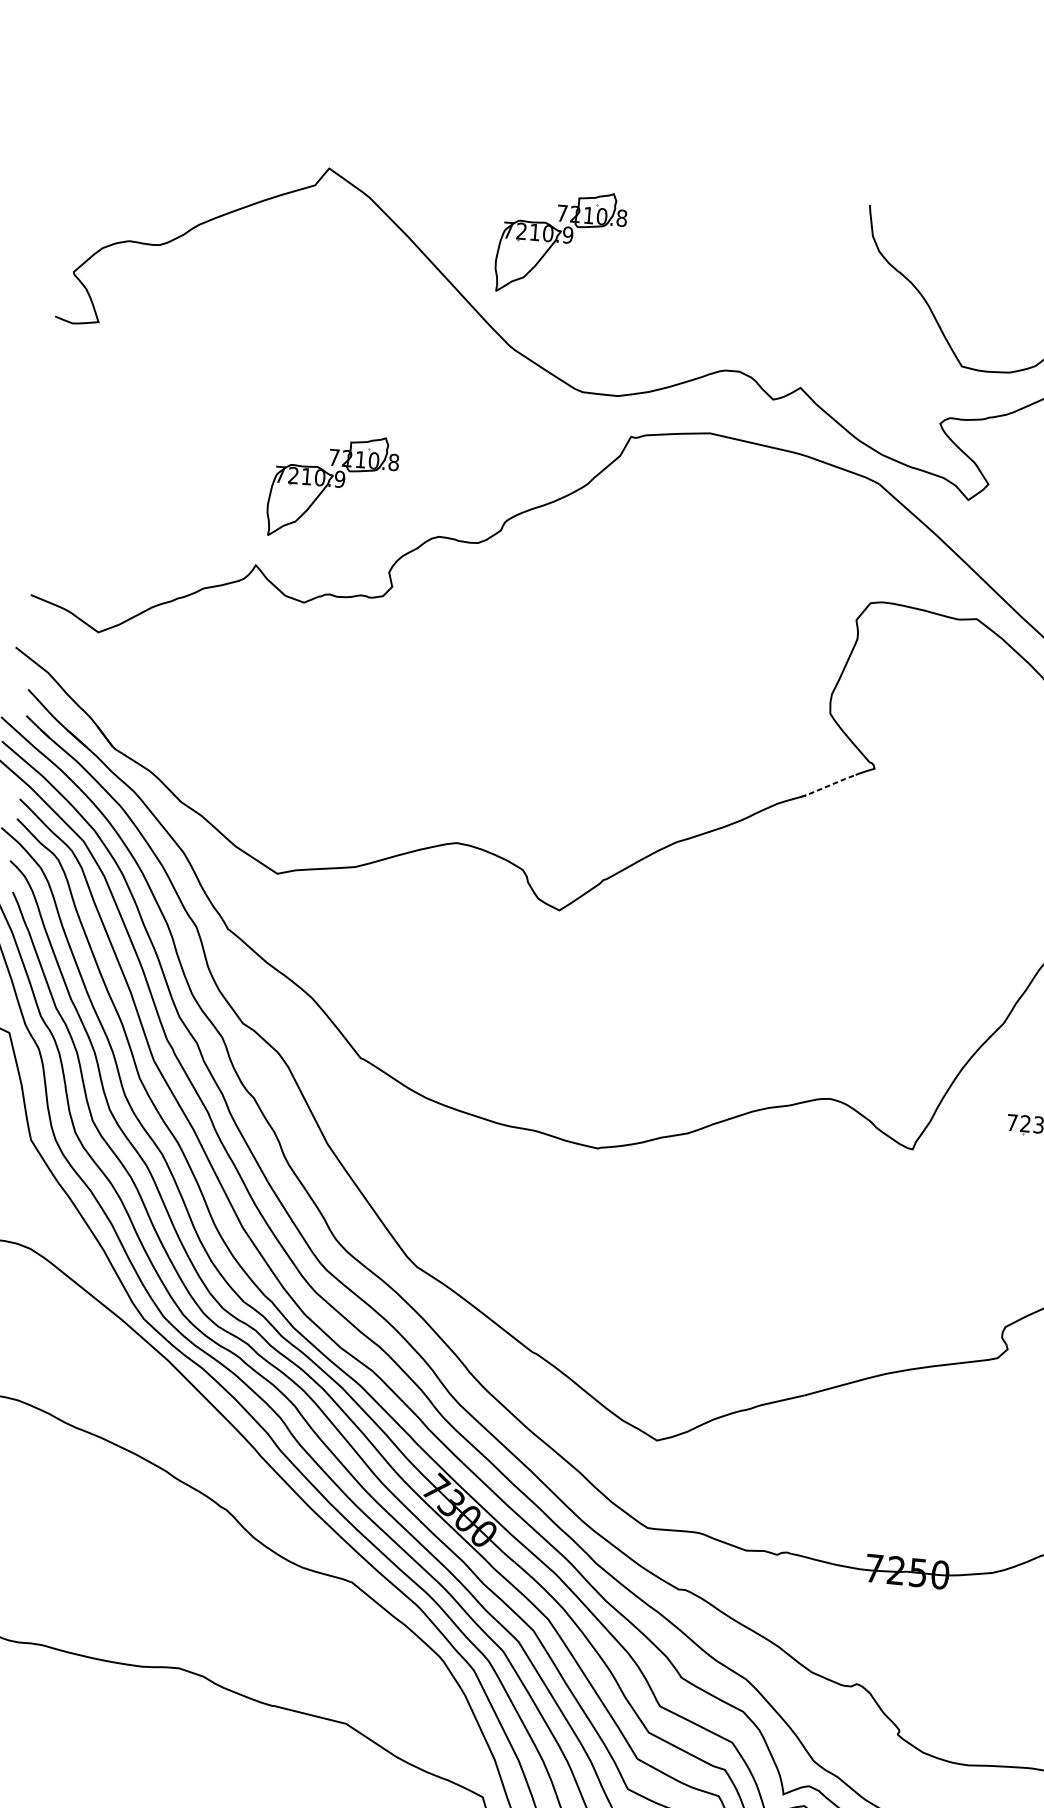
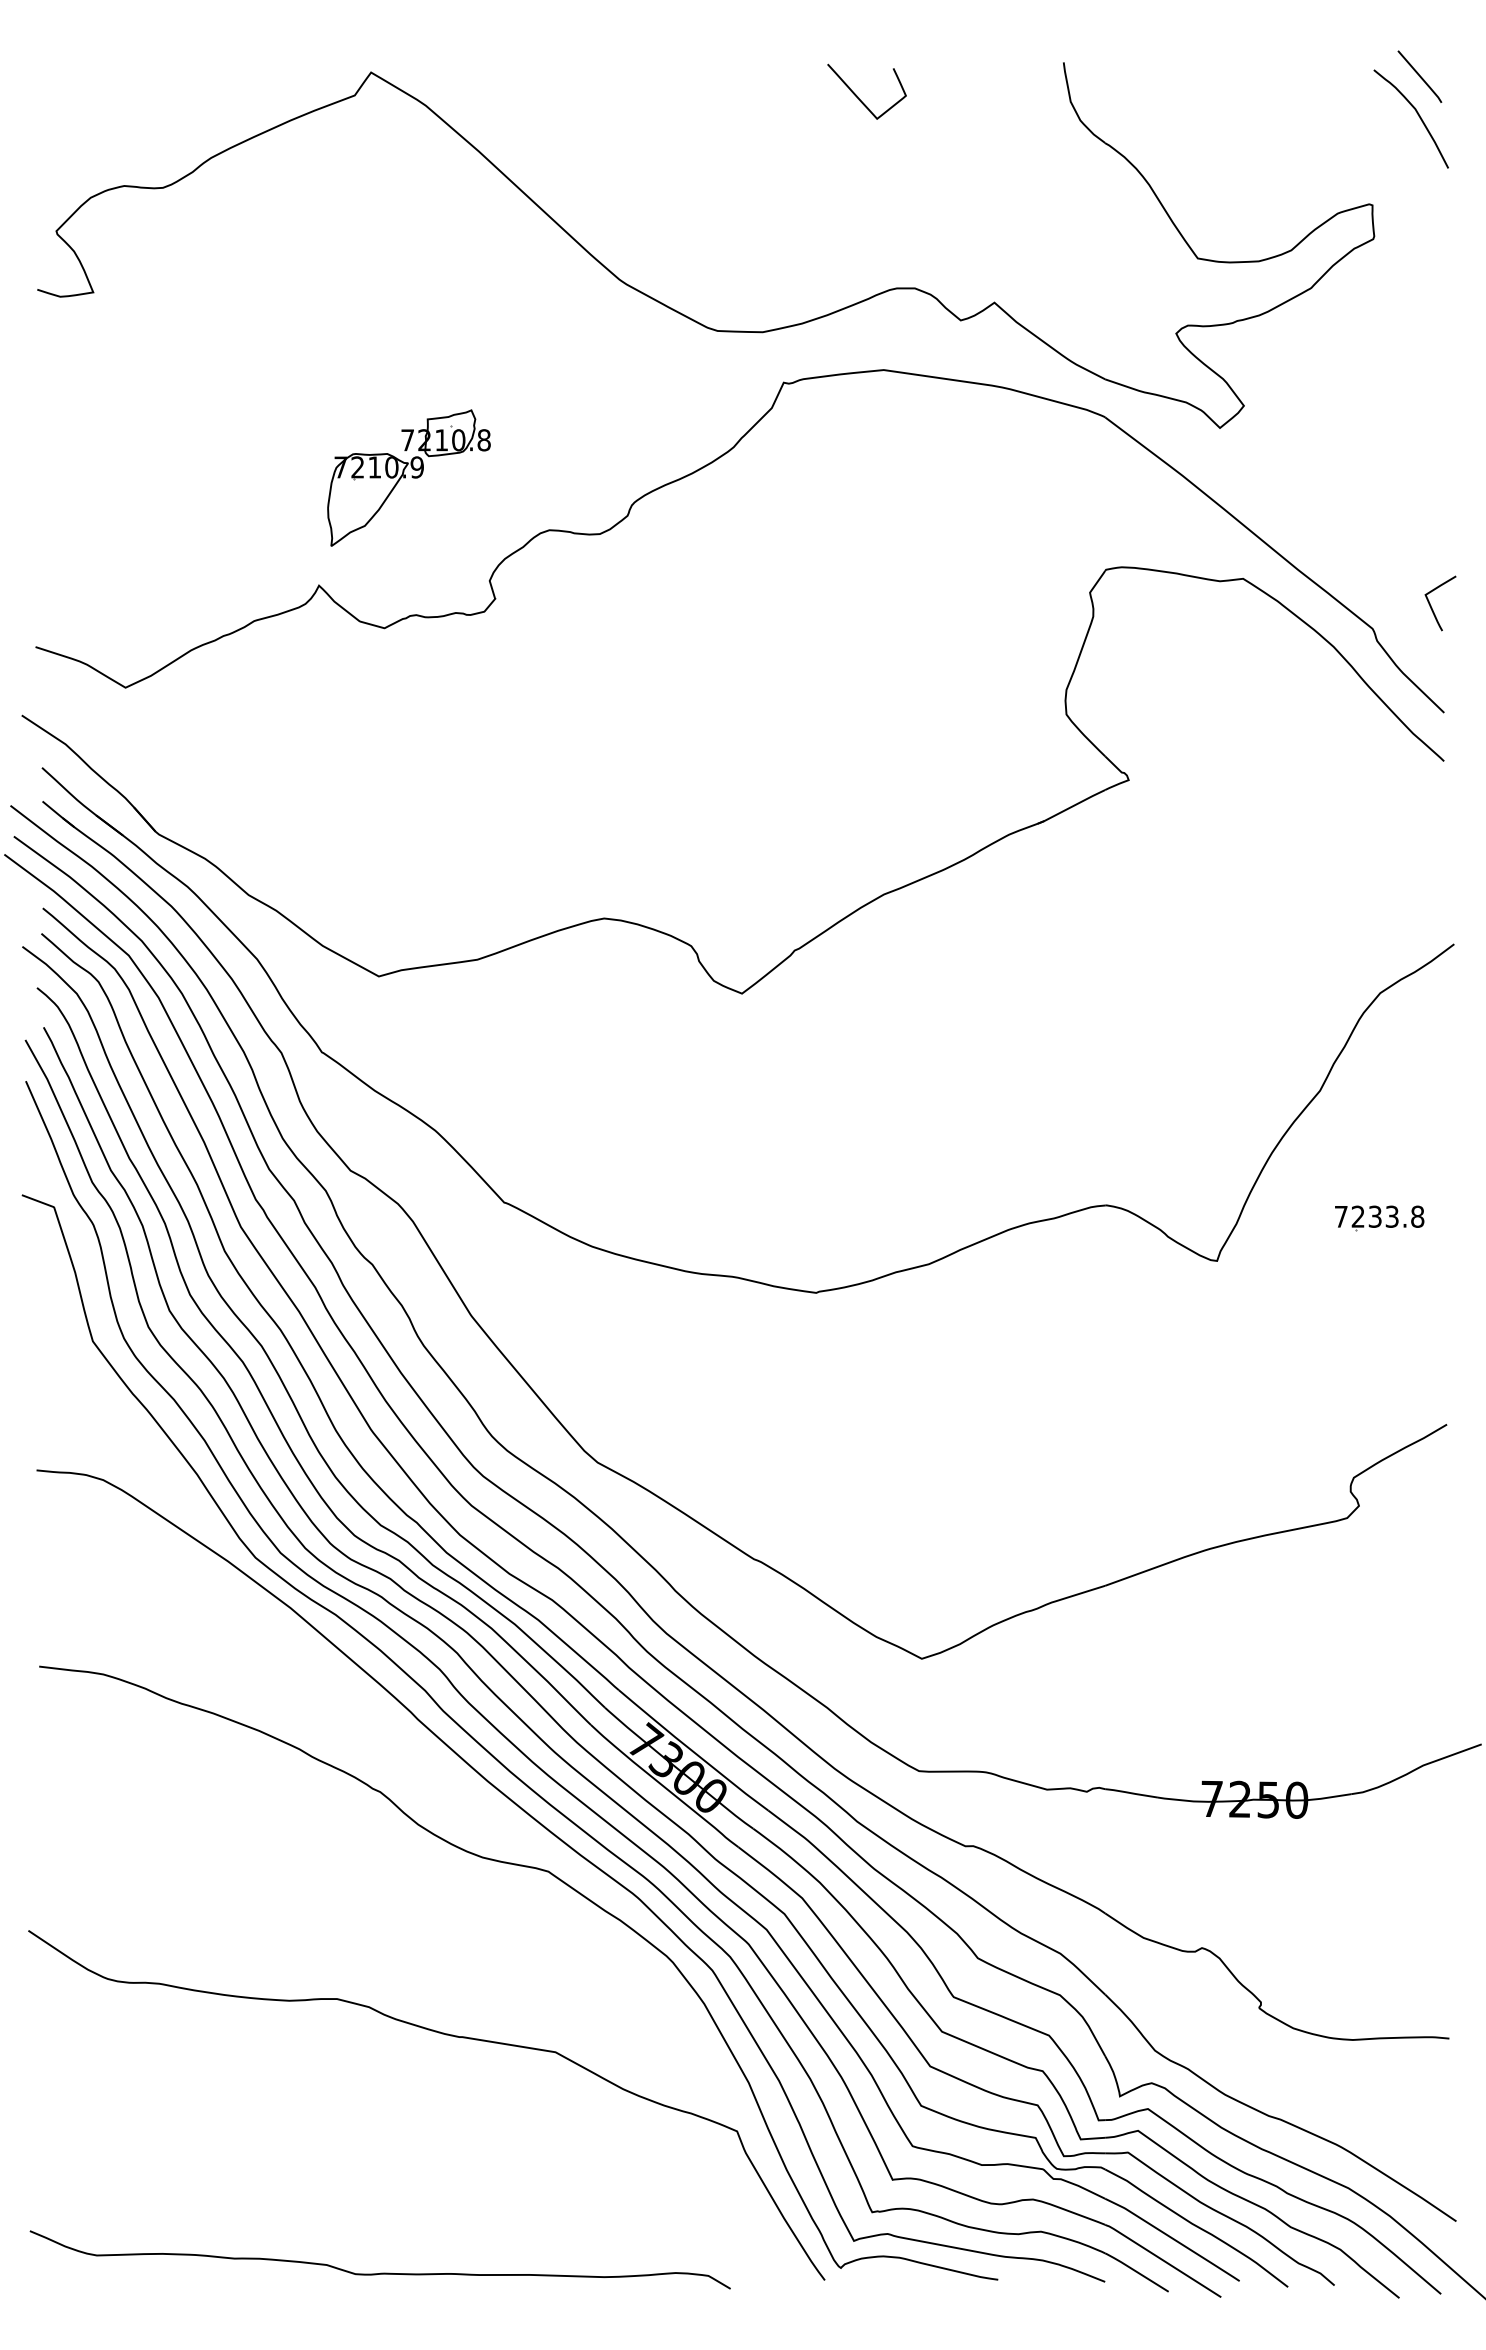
curve: (707, 218) -> (858, 96), added
part: (560, 242) -> (673, 142), removed
line: (828, 785) -> (1071, 806), dashed -> solid

